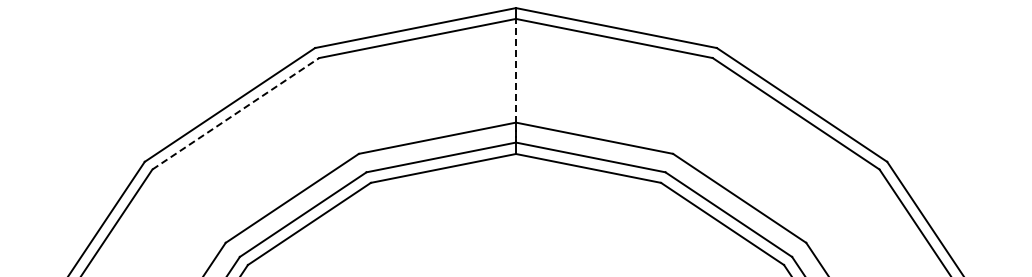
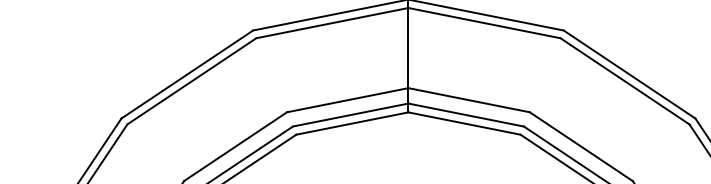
line: (516, 70) -> (408, 47), dashed -> solid
line: (236, 113) -> (192, 81), dashed -> solid

